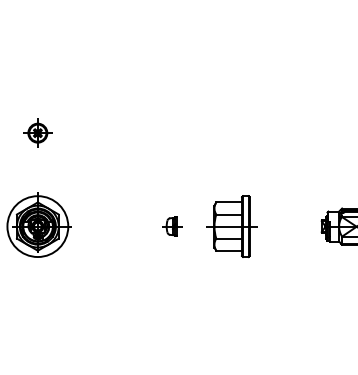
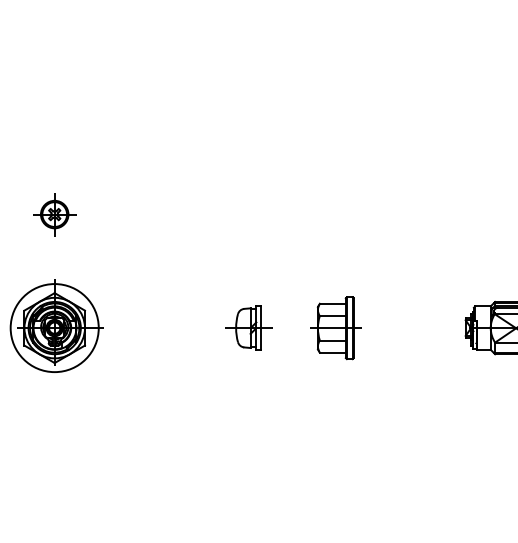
part: (37, 132) -> (54, 213), moved
part: (172, 226) -> (249, 327), size x1.6
part: (231, 226) -> (334, 327), size x0.7

